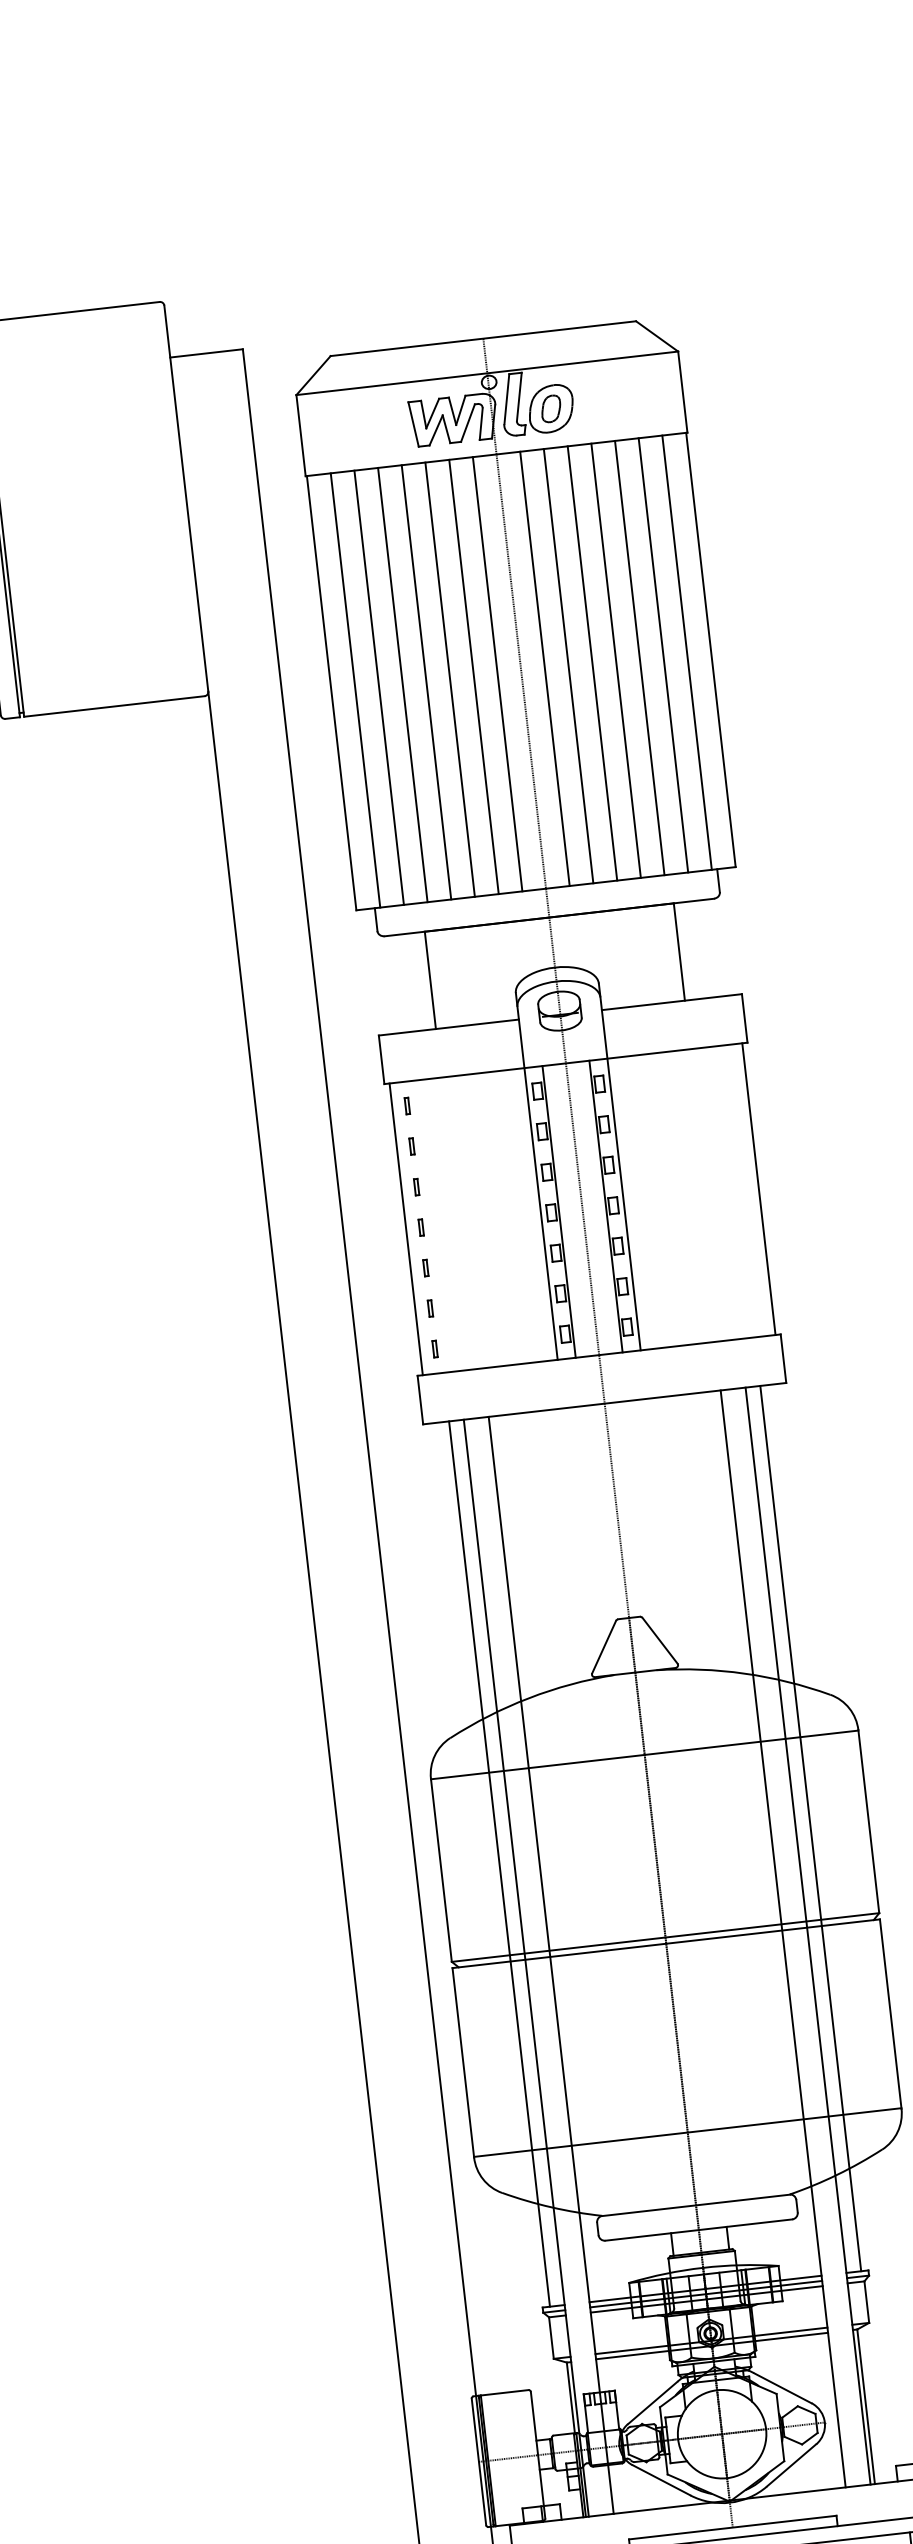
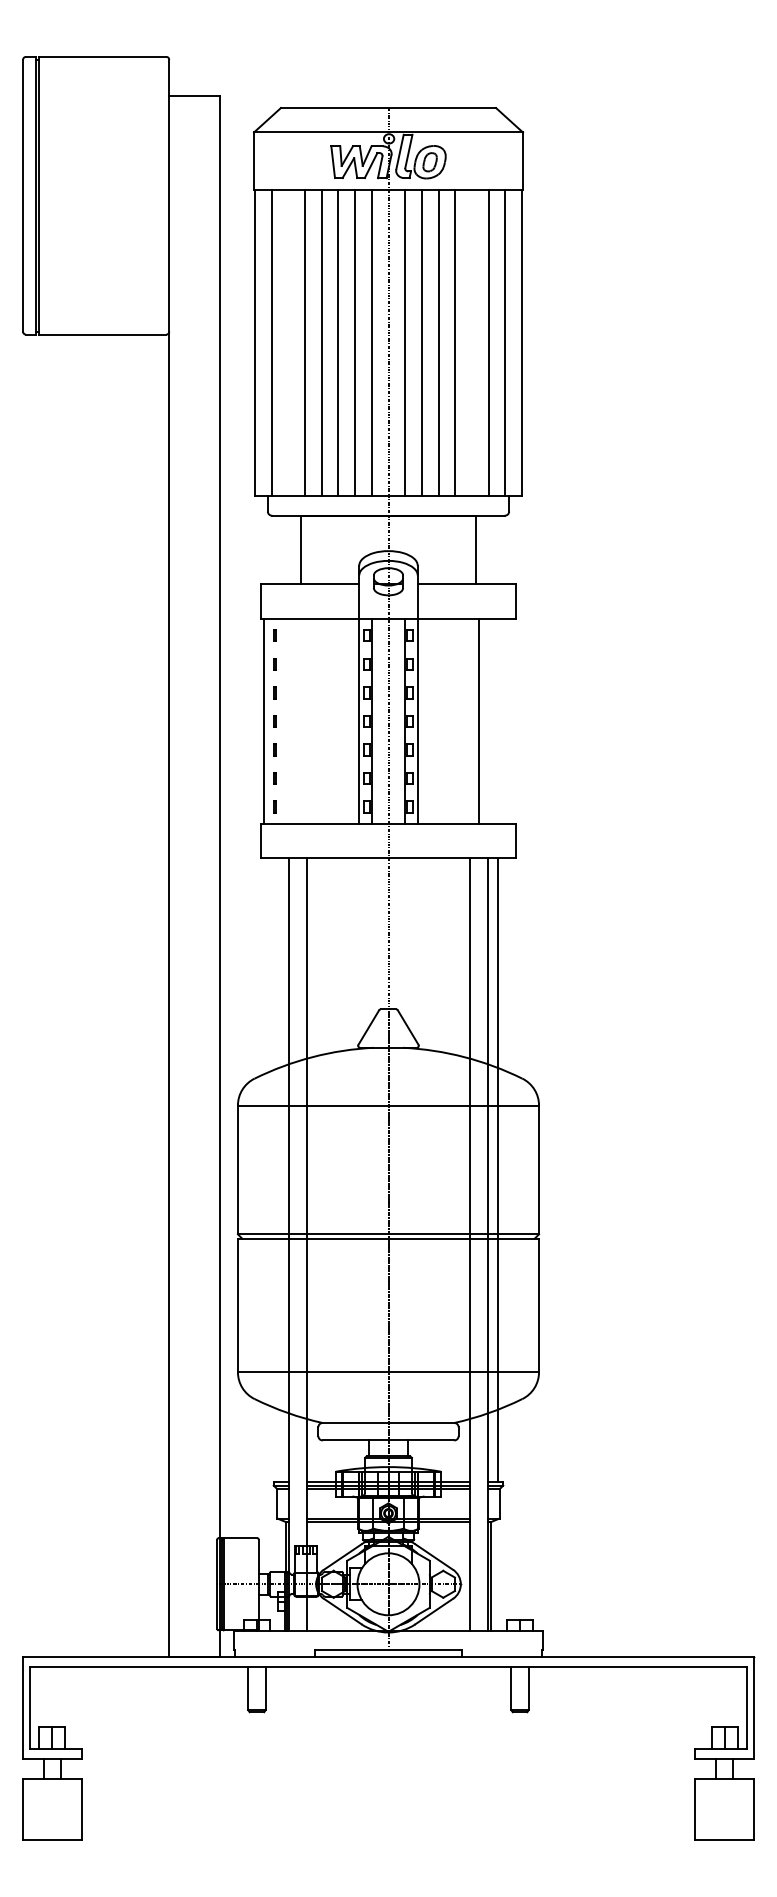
line: (639, 658) -> (471, 342), removed
line: (379, 687) -> (288, 342), removed
line: (758, 1189) -> (478, 721), moved
line: (498, 1863) -> (278, 1169), removed

